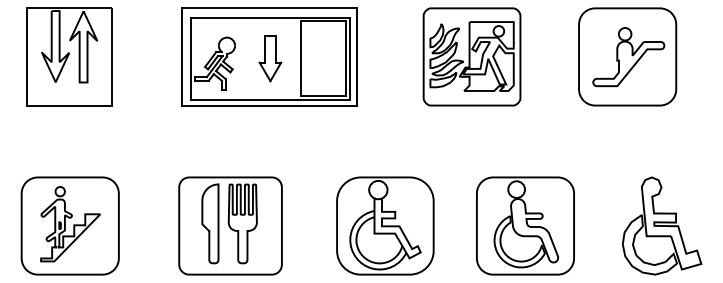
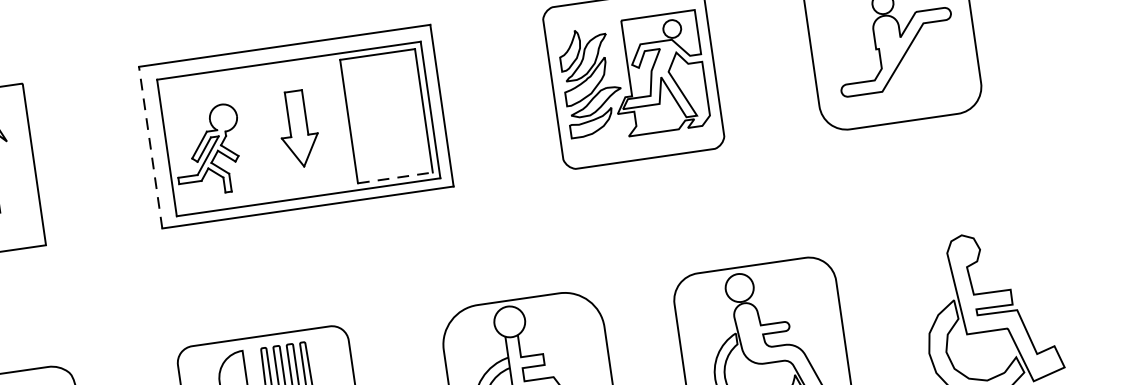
line: (181, 56) -> (150, 146), solid -> dashed
line: (323, 95) -> (395, 177), solid -> dashed

